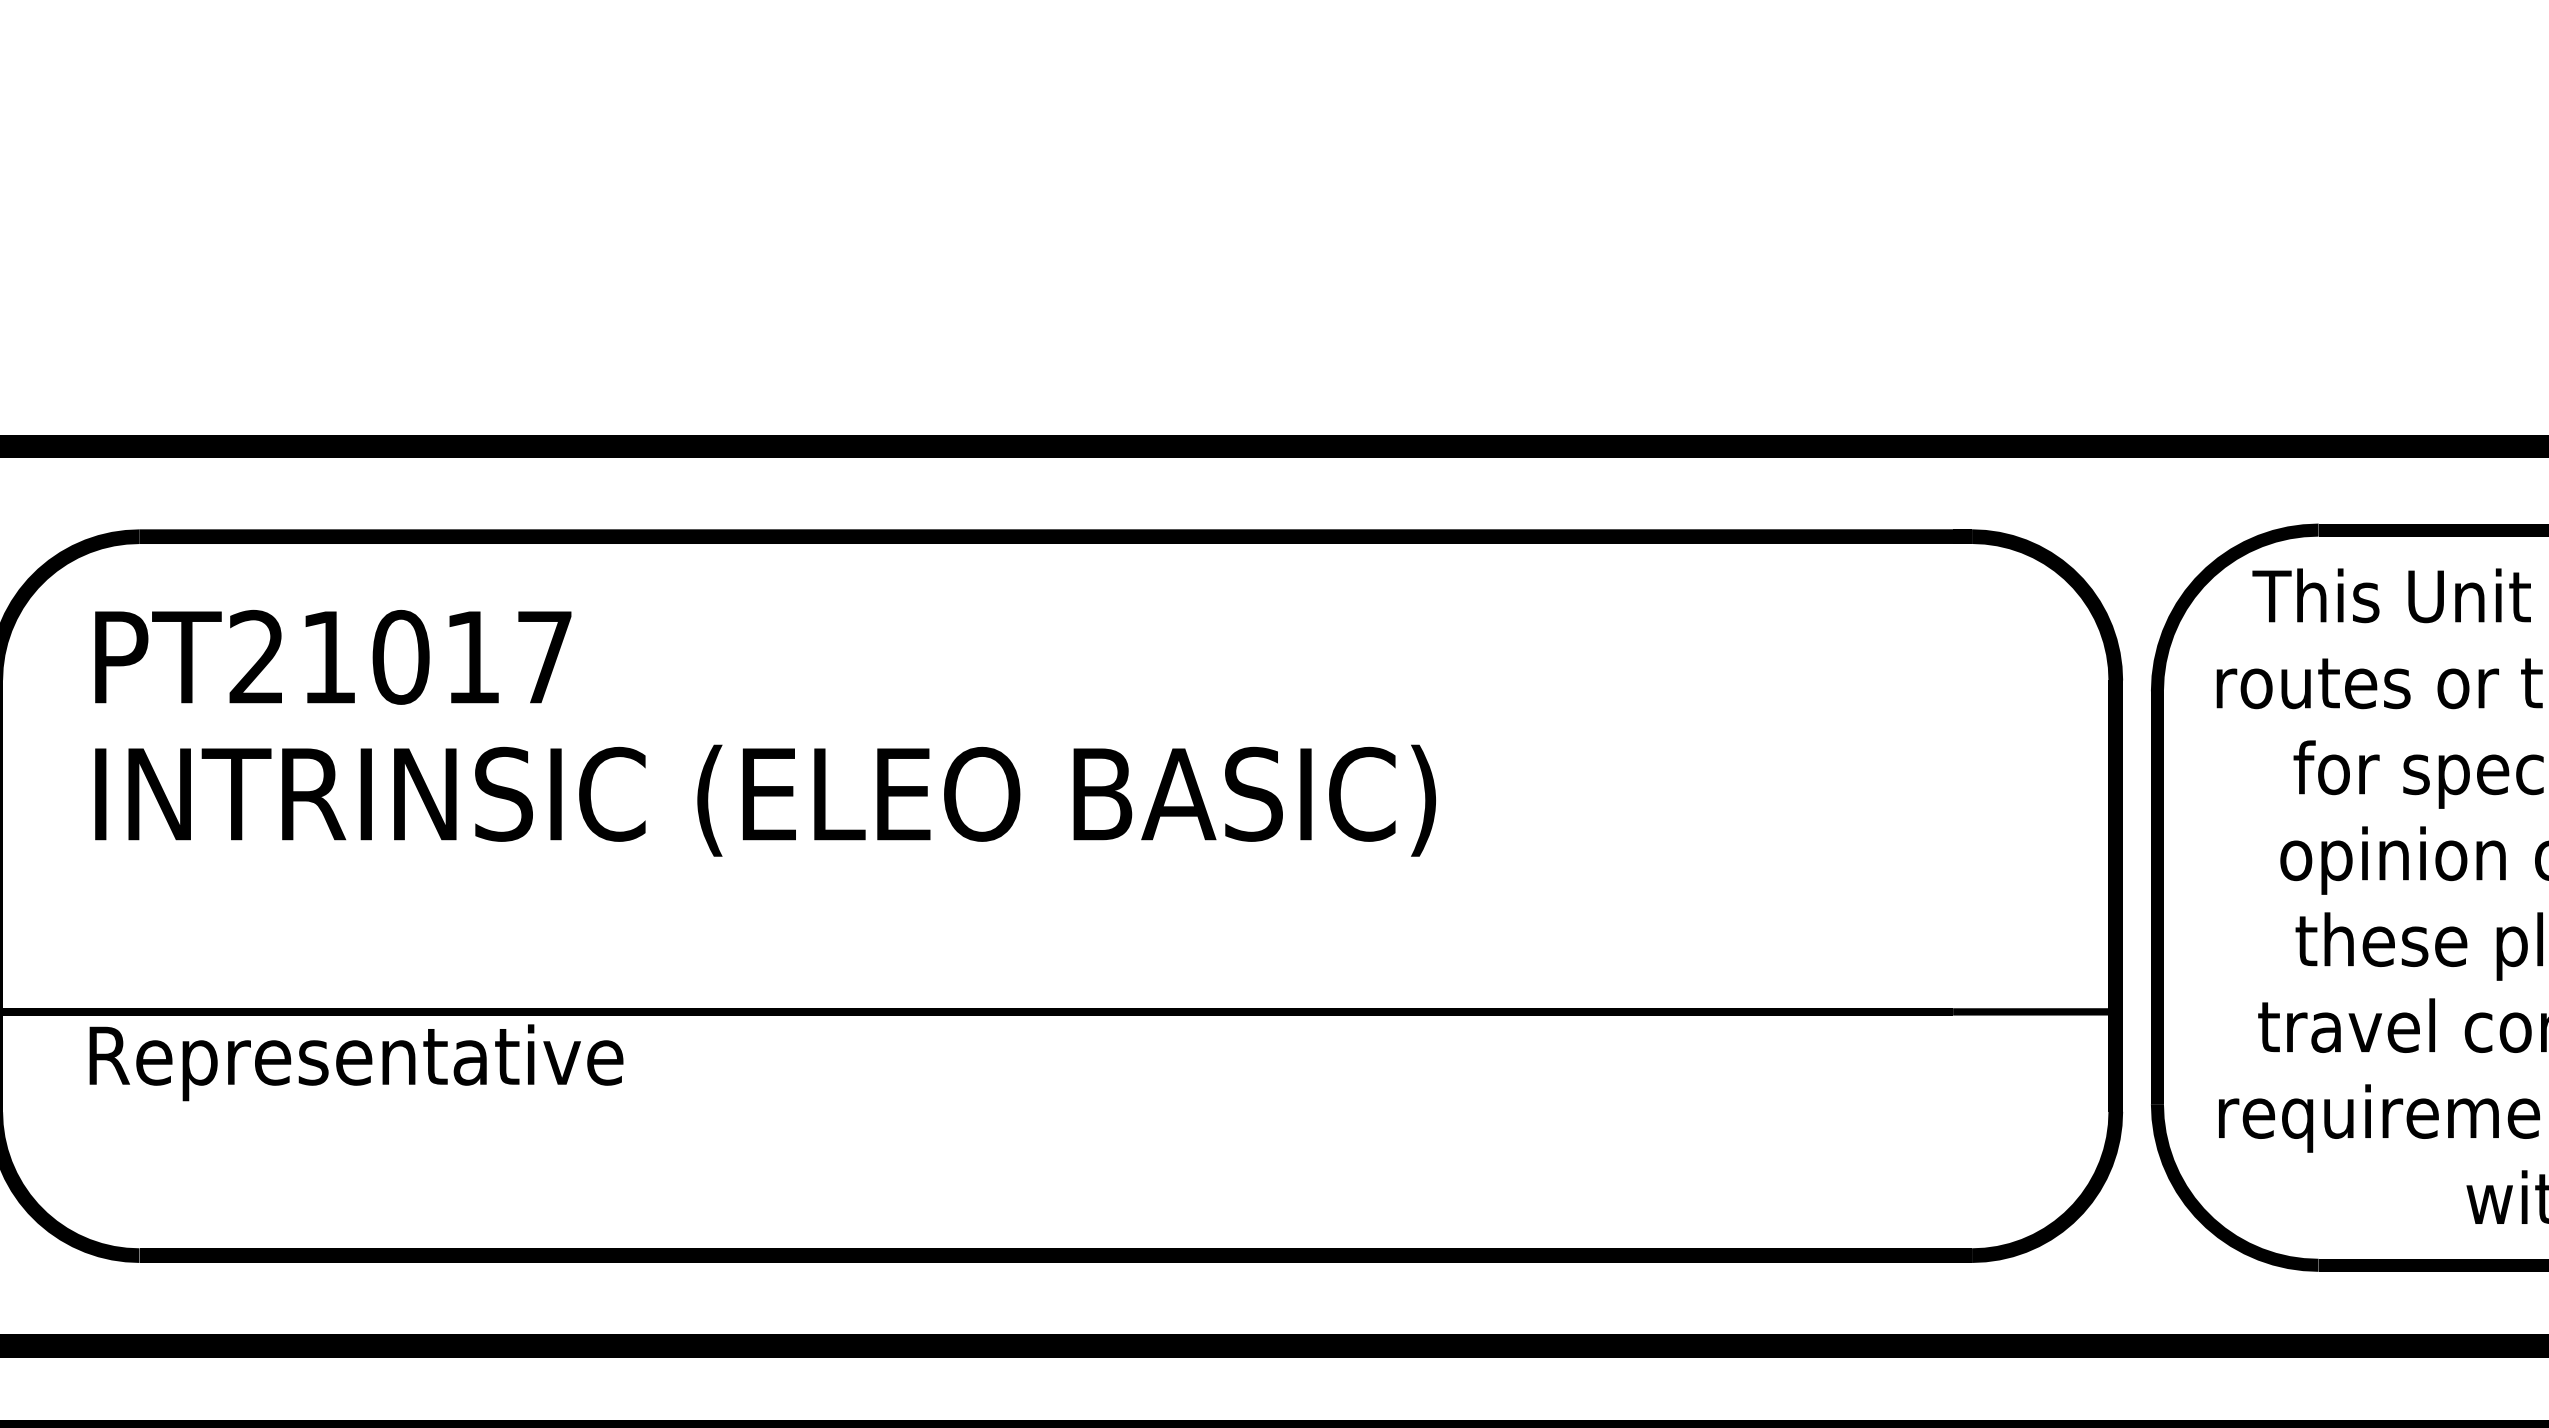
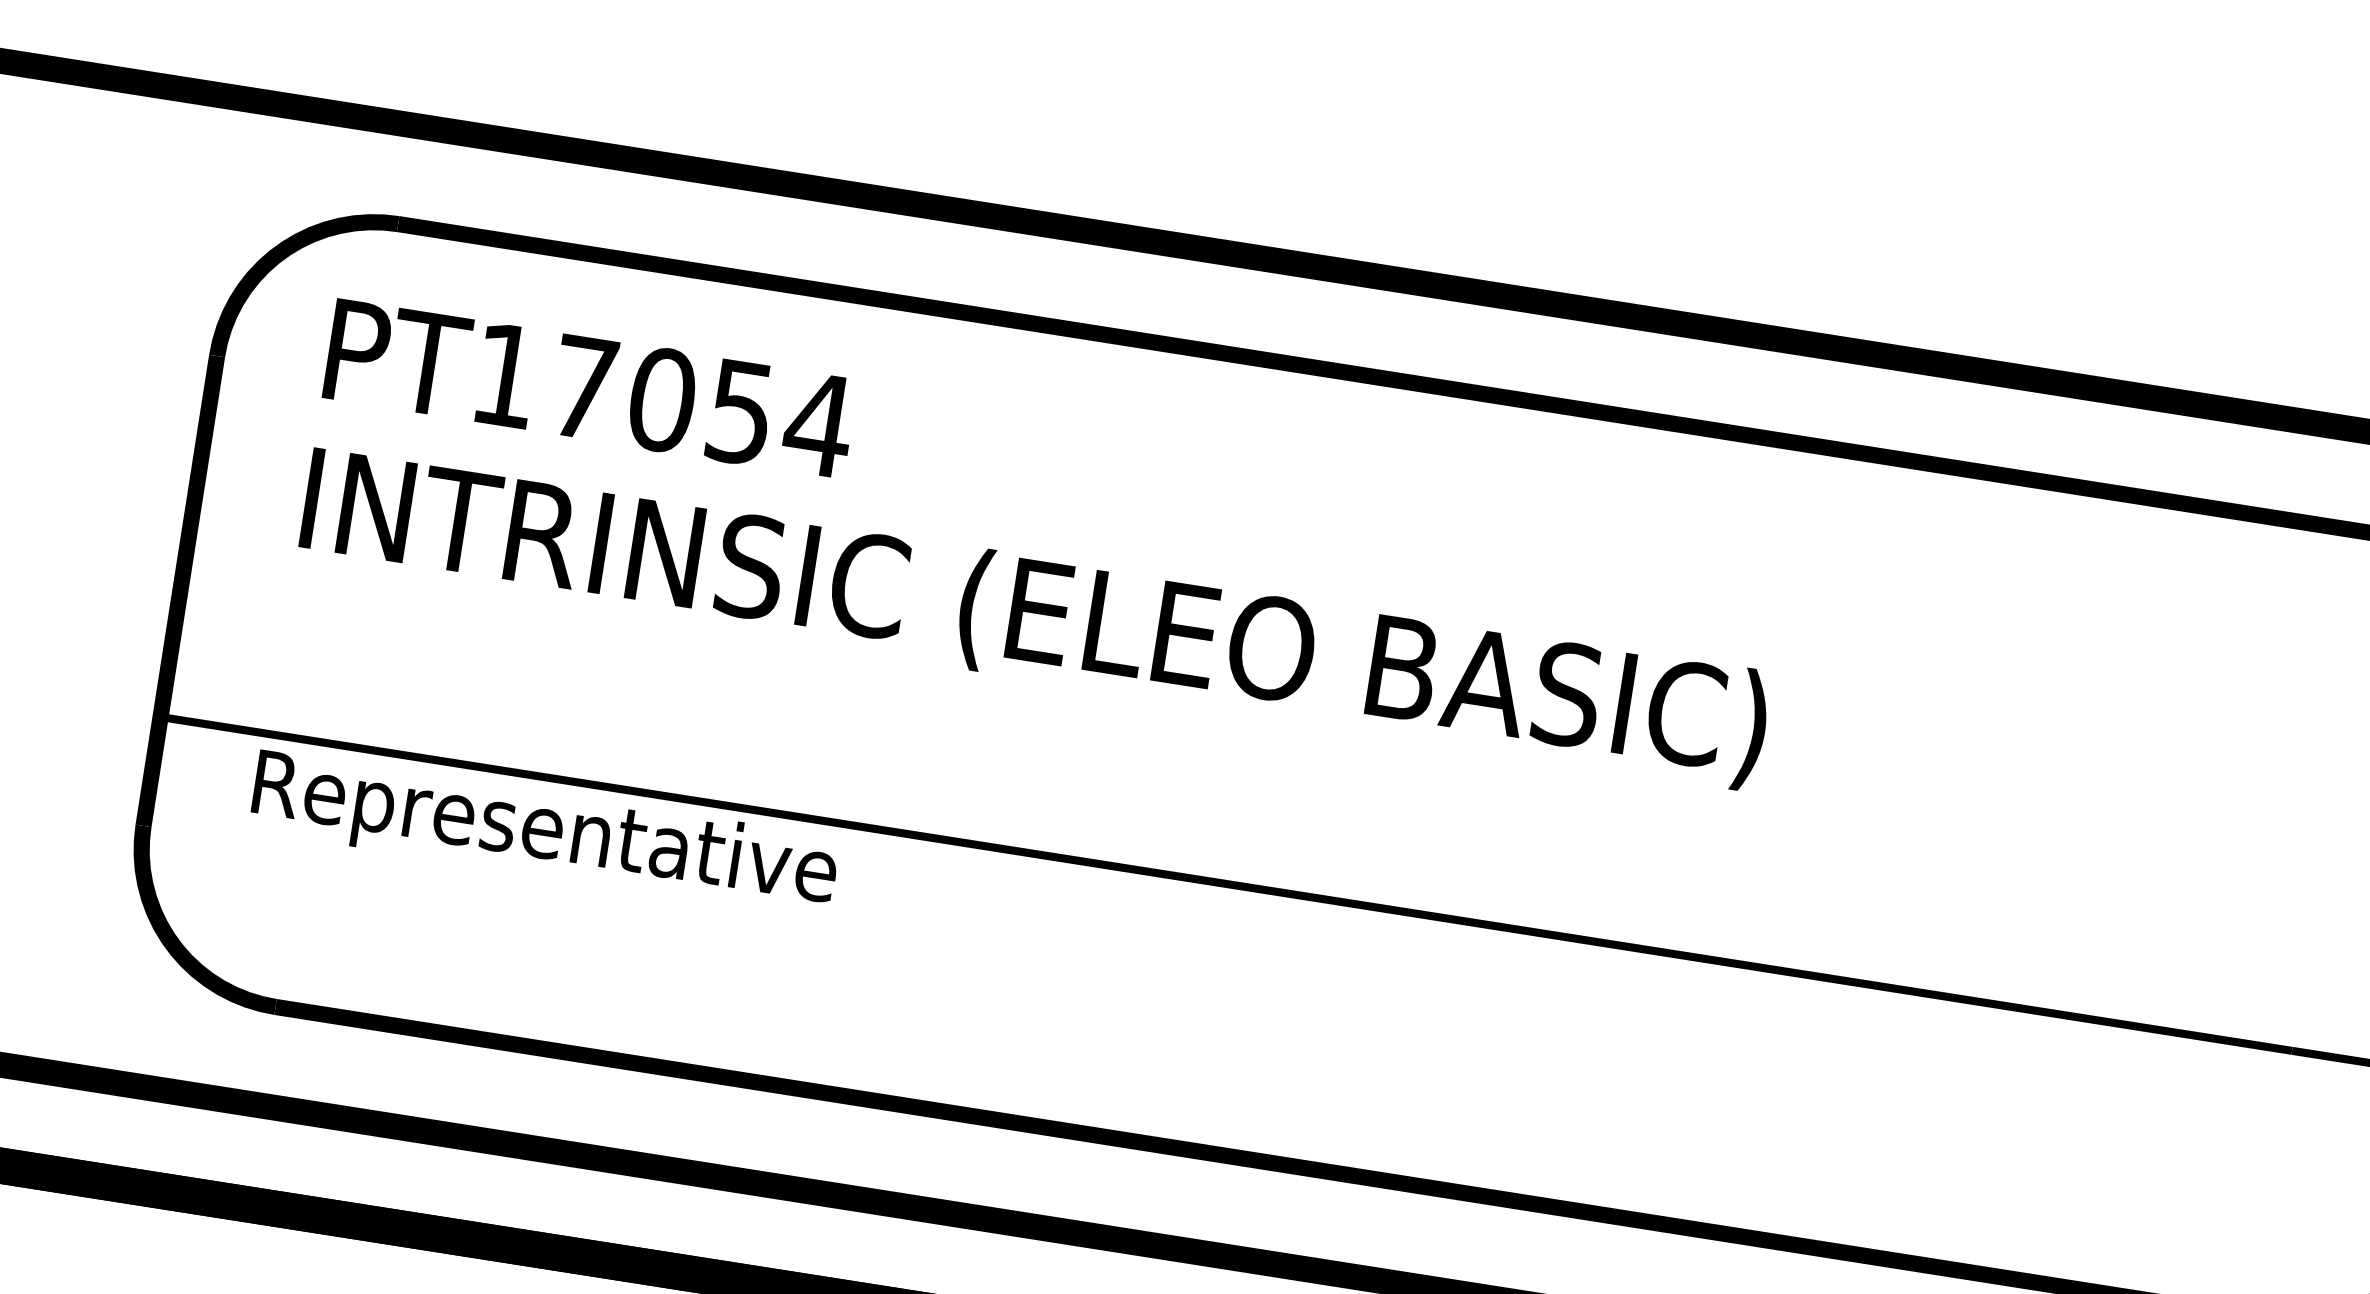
text: (401, 656) -> (663, 399), PT21017 -> PT17054

